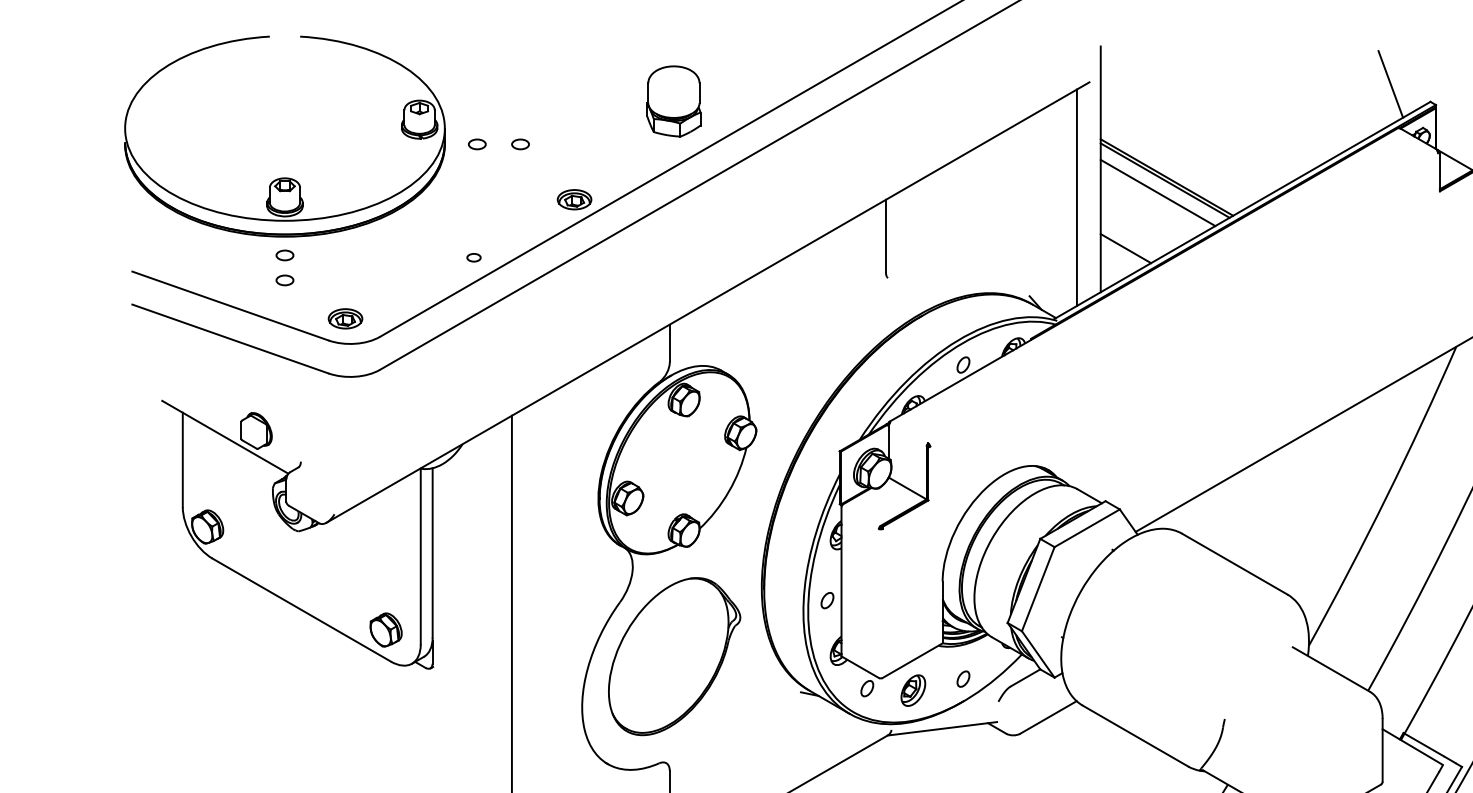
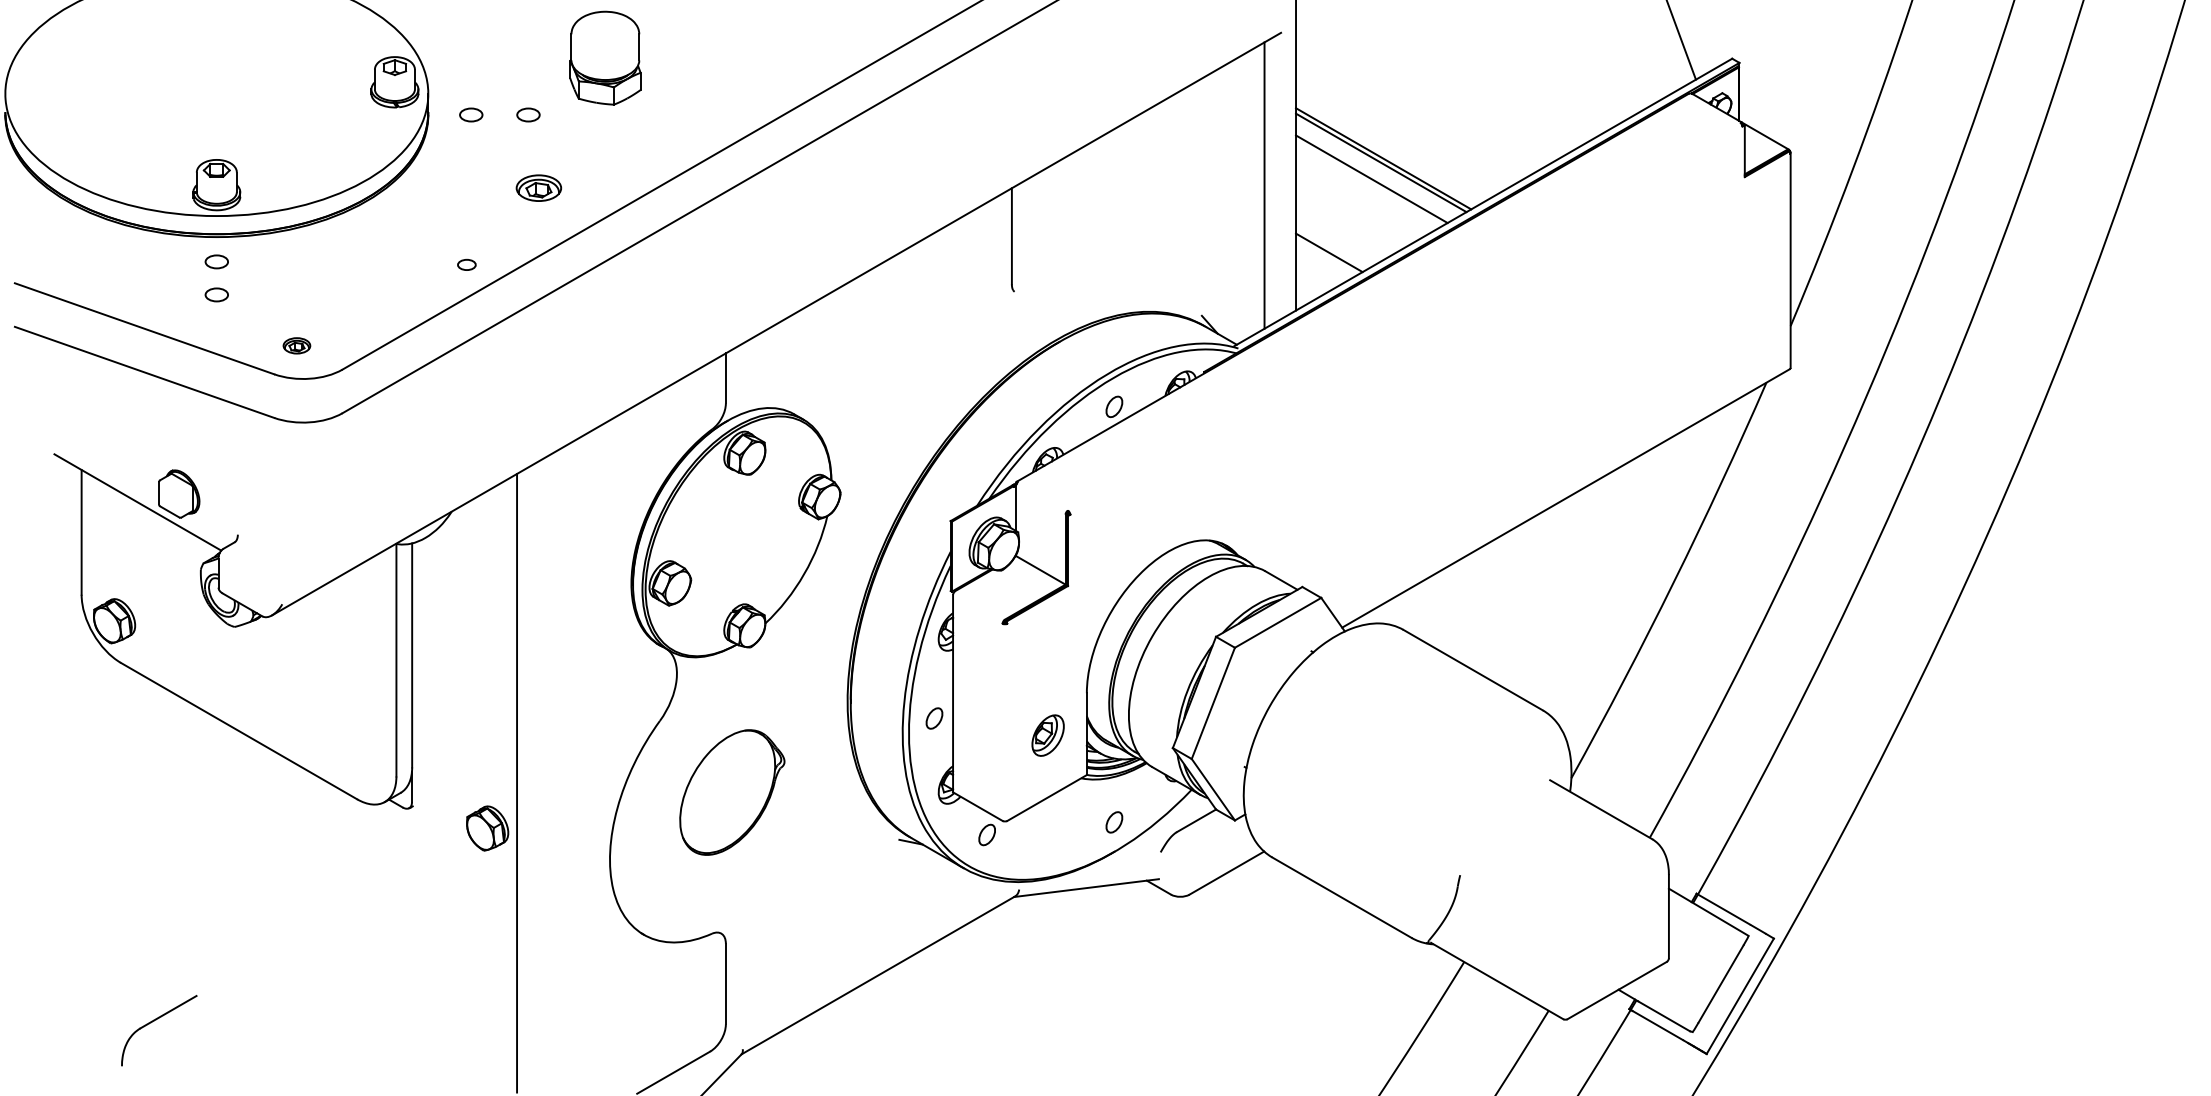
part: (674, 100) -> (605, 57), moved
part: (574, 199) -> (538, 187), moved
part: (345, 318) -> (296, 345), size x0.6
part: (386, 630) -> (487, 828), moved
part: (674, 656) -> (732, 792), size x0.6
part: (912, 690) -> (1047, 735), moved

